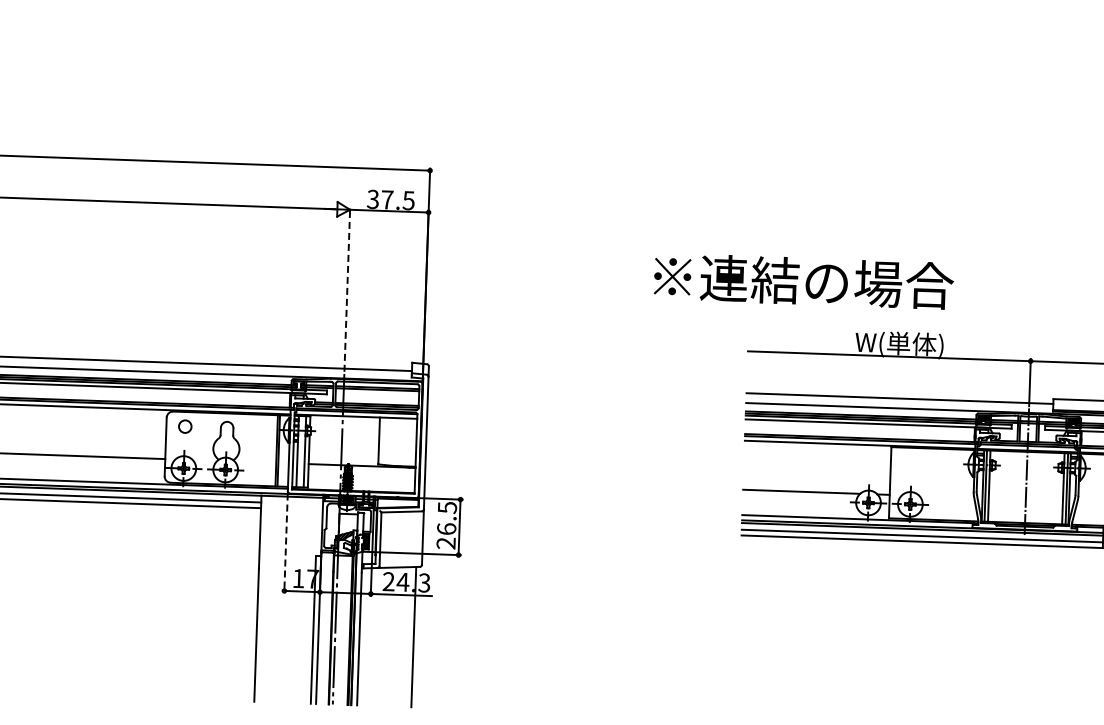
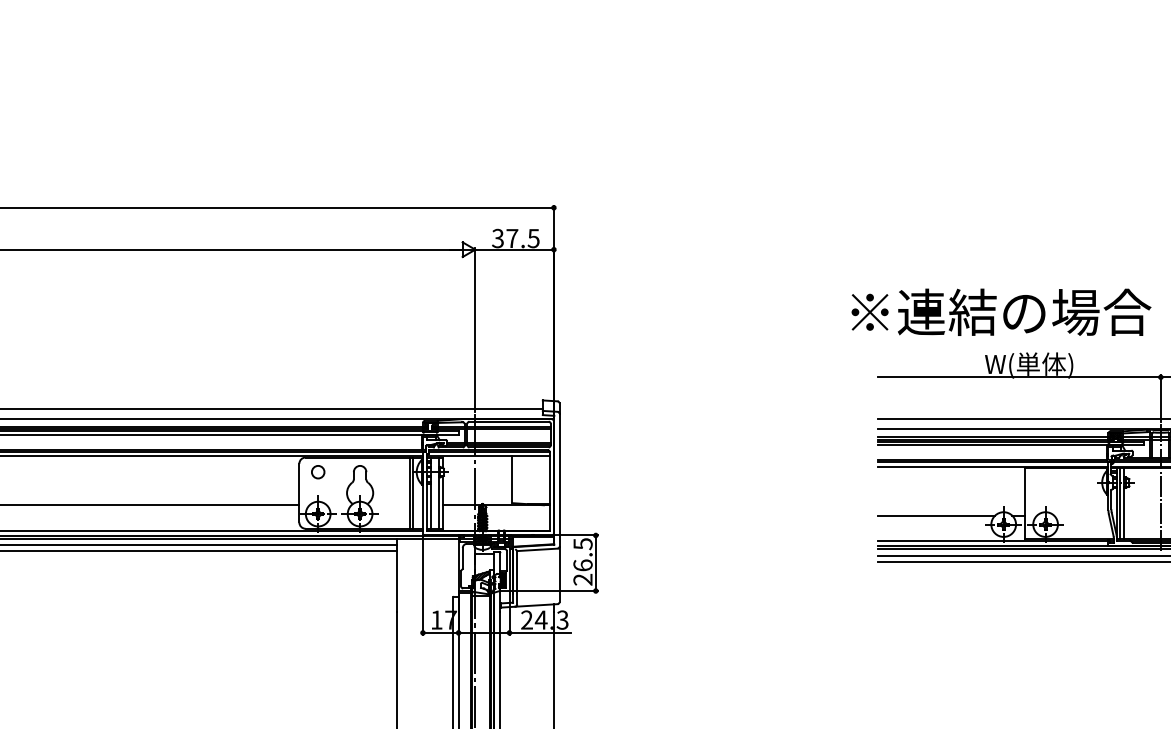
text: (804, 280) -> (1001, 311), moved
line: (347, 289) -> (475, 329), dashed -> solid
line: (285, 543) -> (422, 585), dashed -> solid

